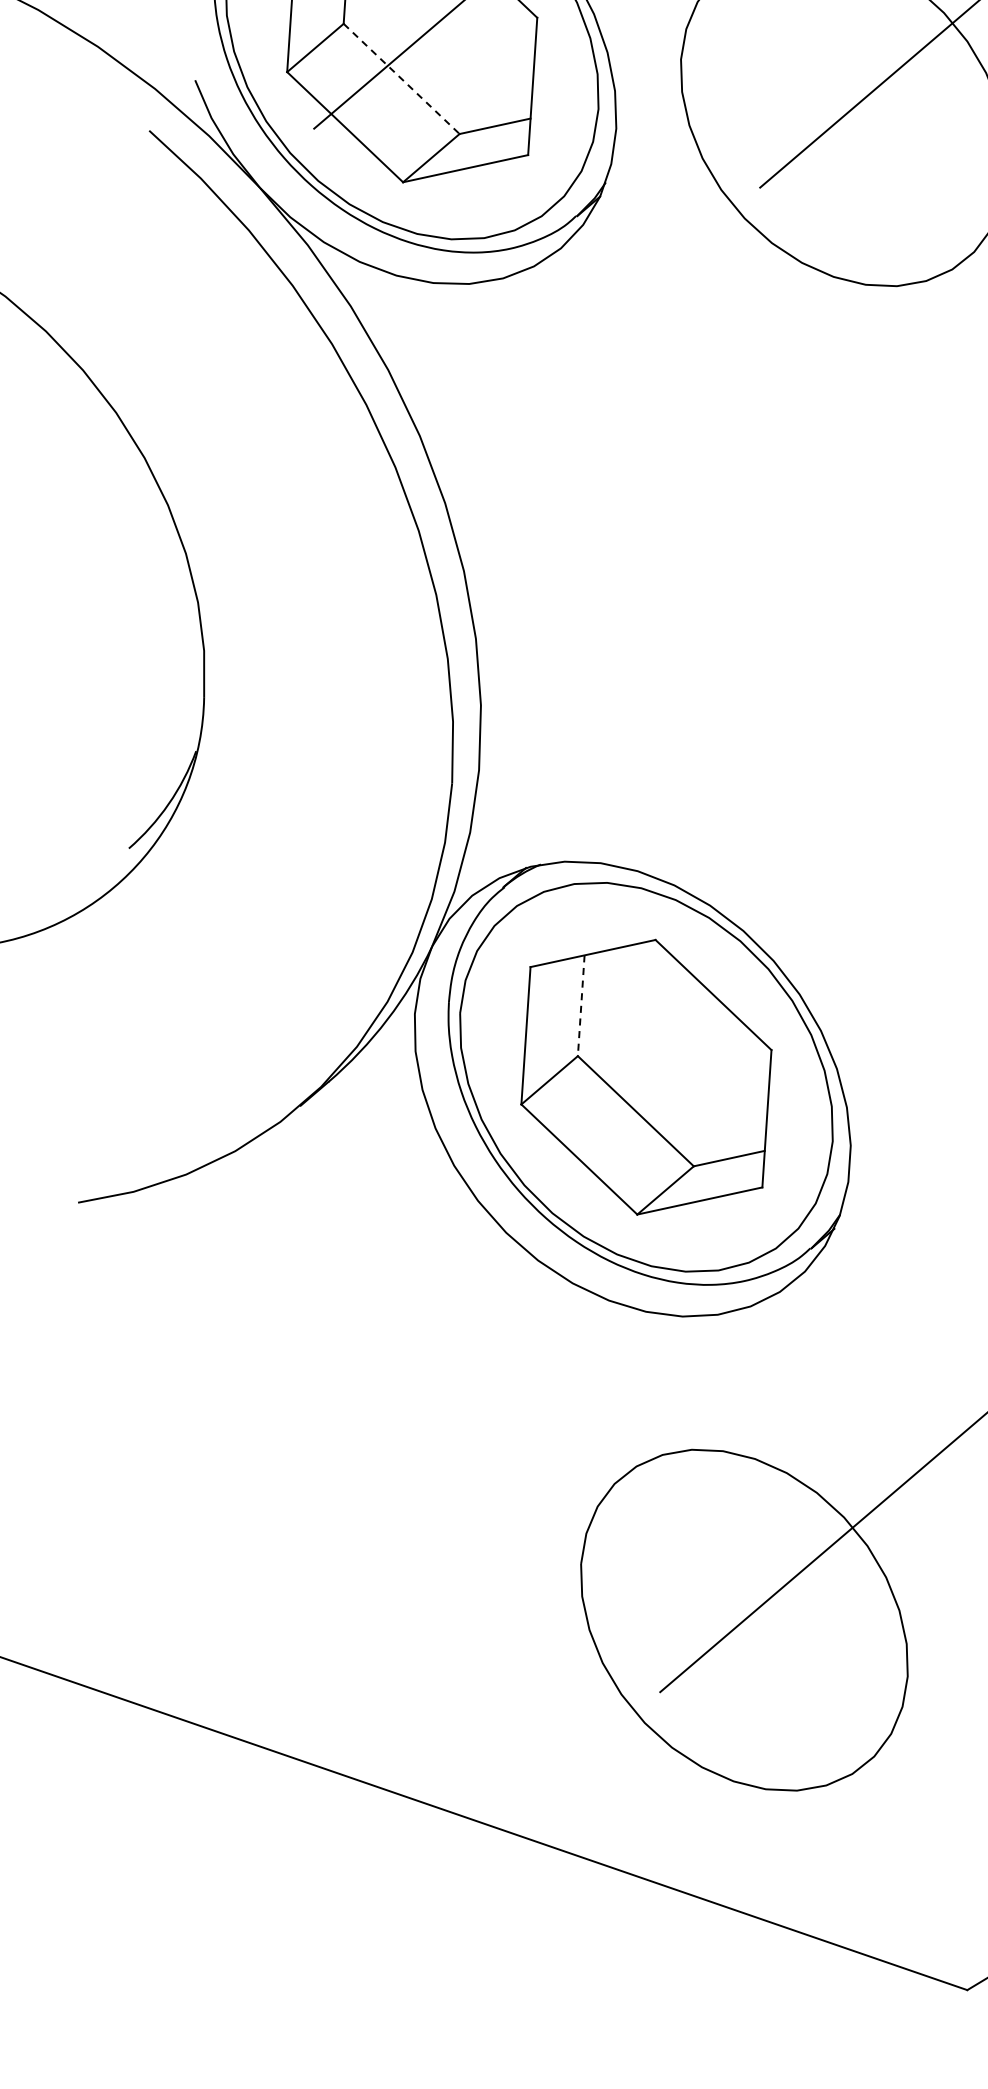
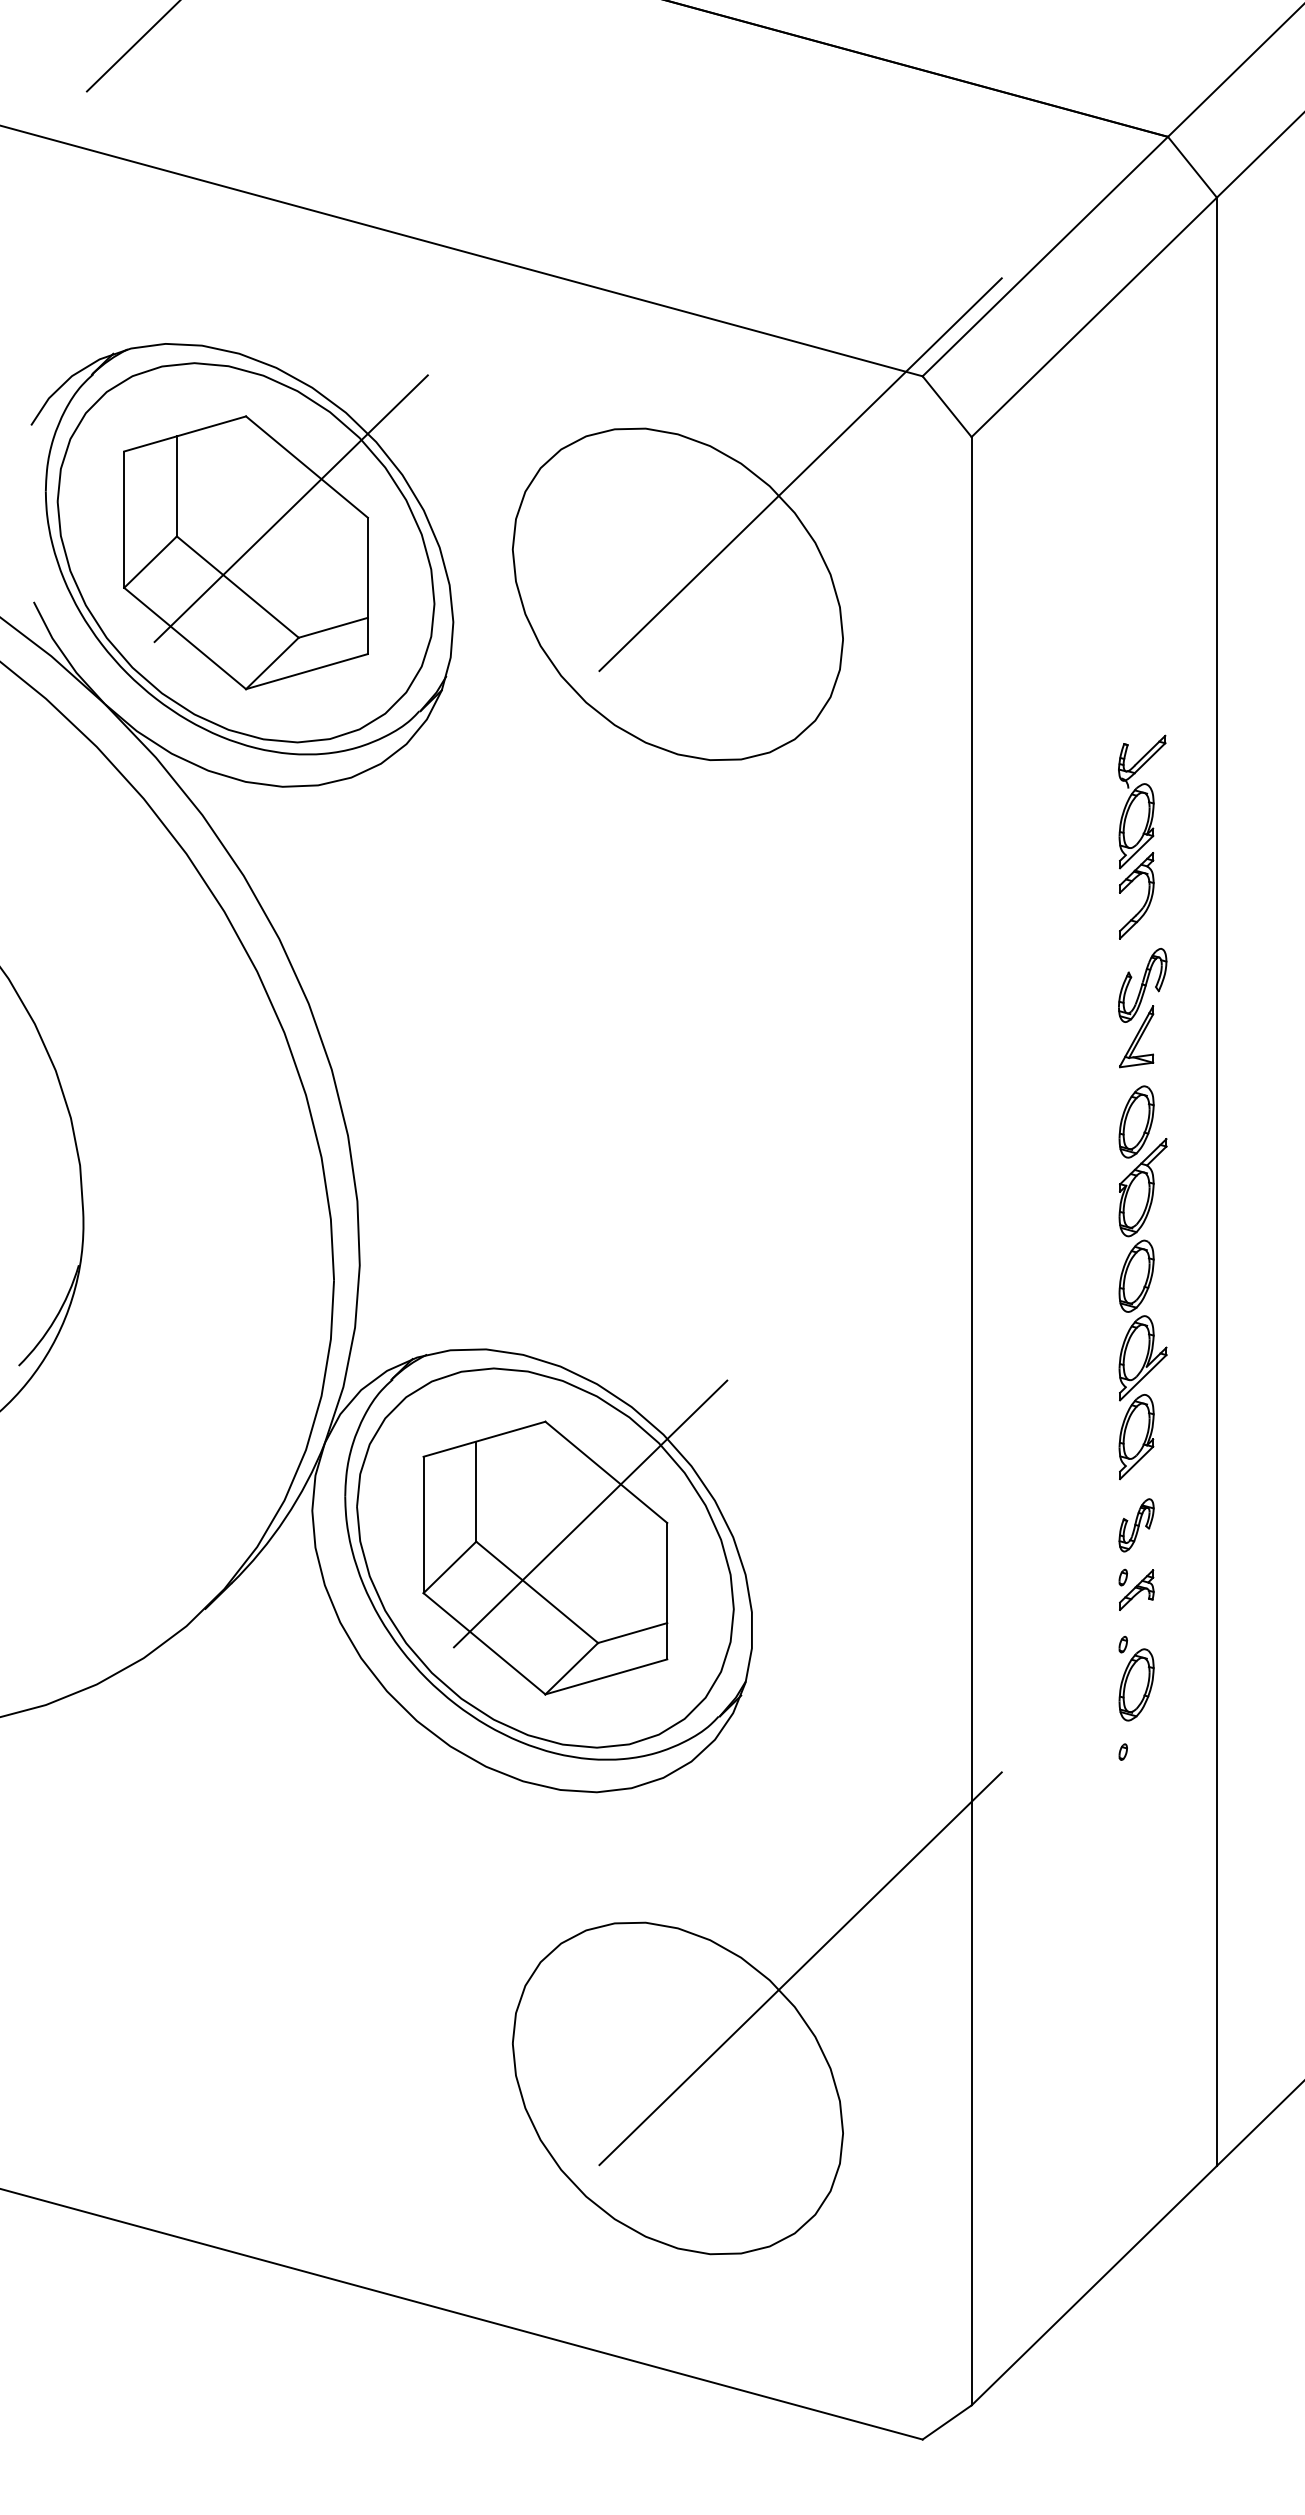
line: (402, 79) -> (238, 587), dashed -> solid
line: (581, 1006) -> (476, 1492), dashed -> solid
line: (694, 1035) -> (590, 1513), added

